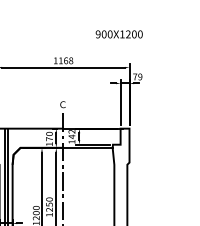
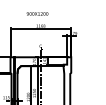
text: (119, 33) -> (37, 13), moved

